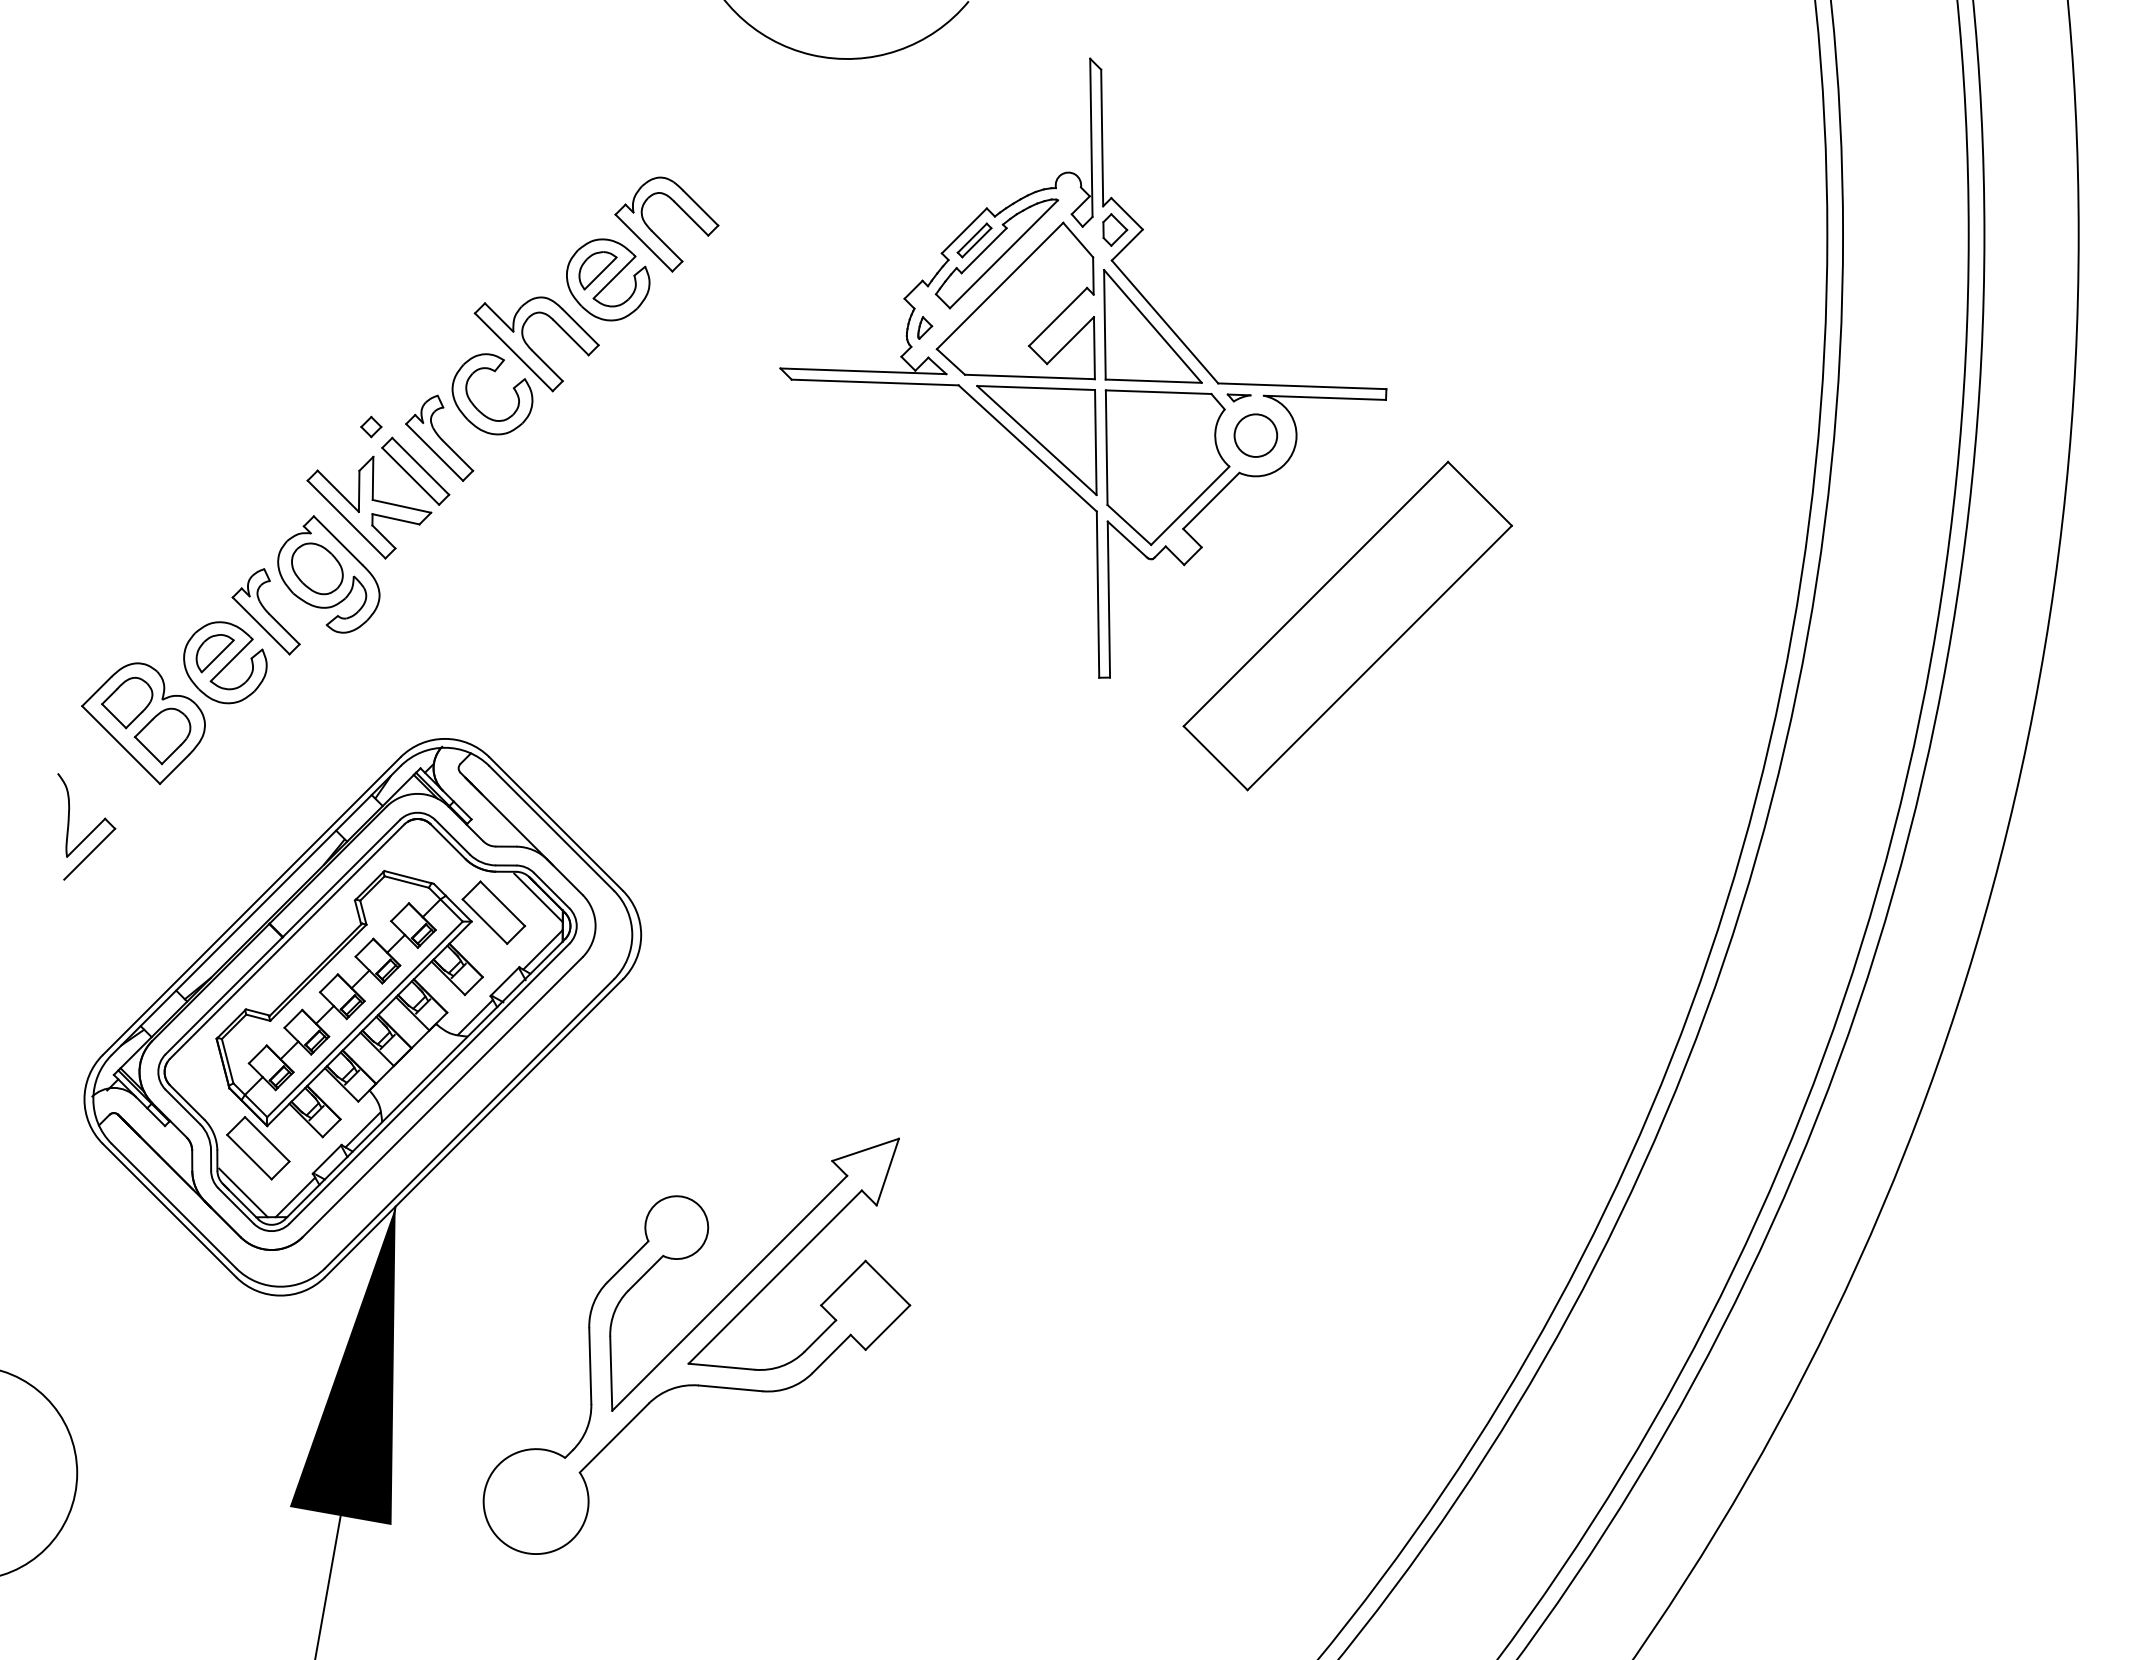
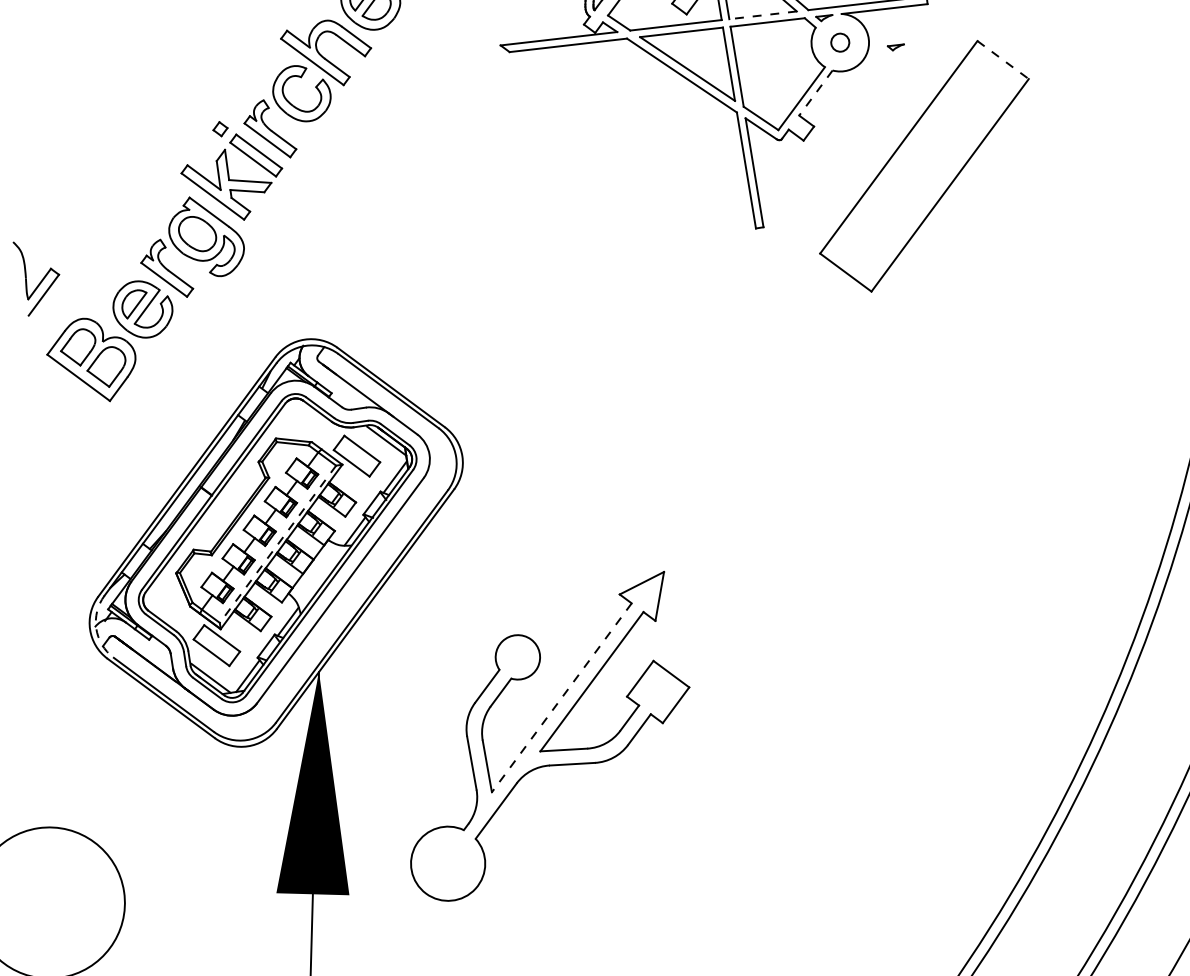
line: (1153, 381) -> (762, 15), solid -> dashed
circle: (1255, 435) -> (839, 42), size x0.6
part: (1332, 453) -> (895, 47), added
line: (1480, 494) -> (1003, 60), solid -> dashed
line: (1211, 500) -> (815, 92), solid -> dashed
part: (91, 831) -> (42, 279), moved
line: (364, 1019) -> (277, 544), solid -> dashed
arc: (93, 1099) -> (96, 628), solid -> dashed
line: (729, 1293) -> (561, 697), solid -> dashed

